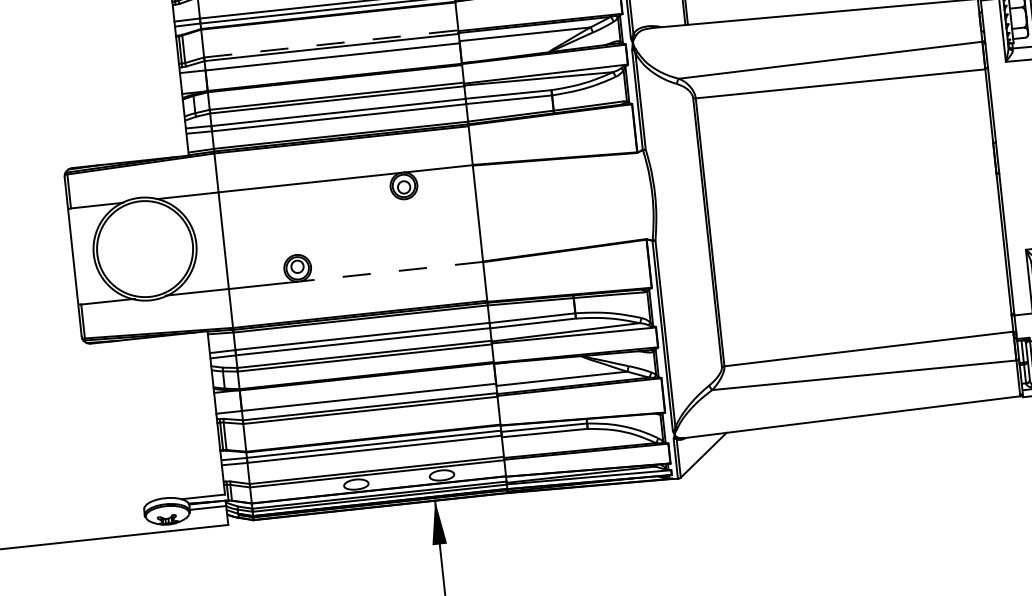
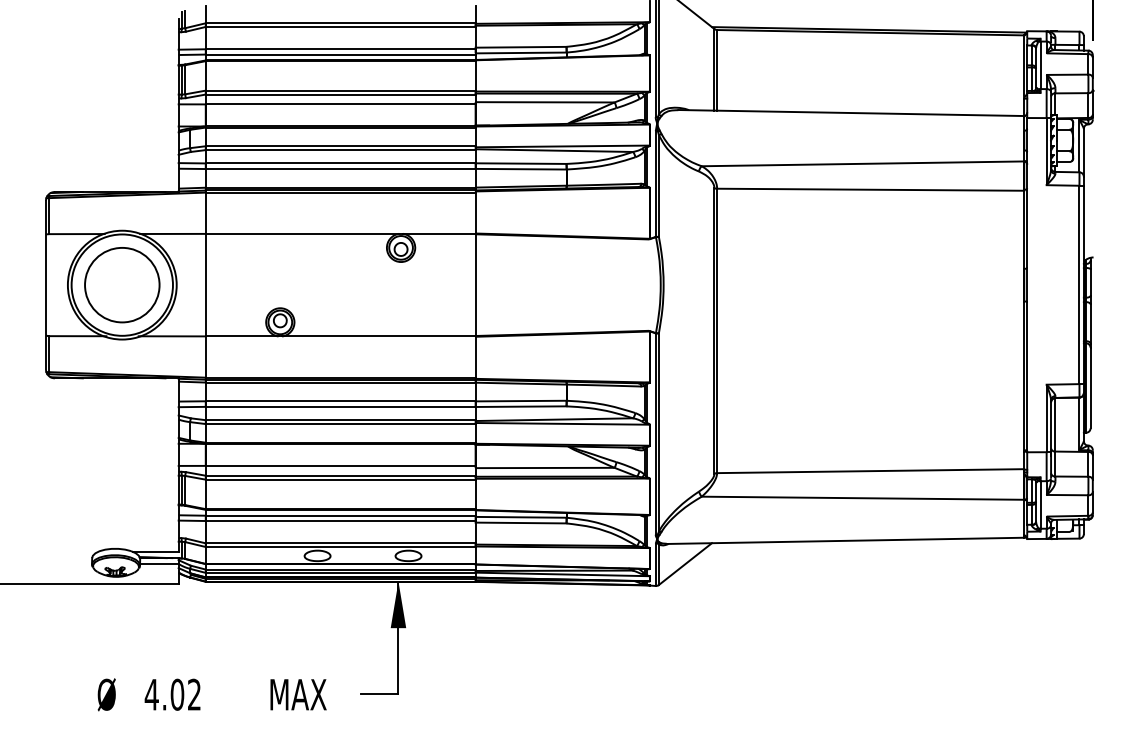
line: (331, 43) -> (340, 90), dashed -> solid
circle: (145, 249) -> (122, 285), added
line: (391, 271) -> (378, 336), dashed -> solid

